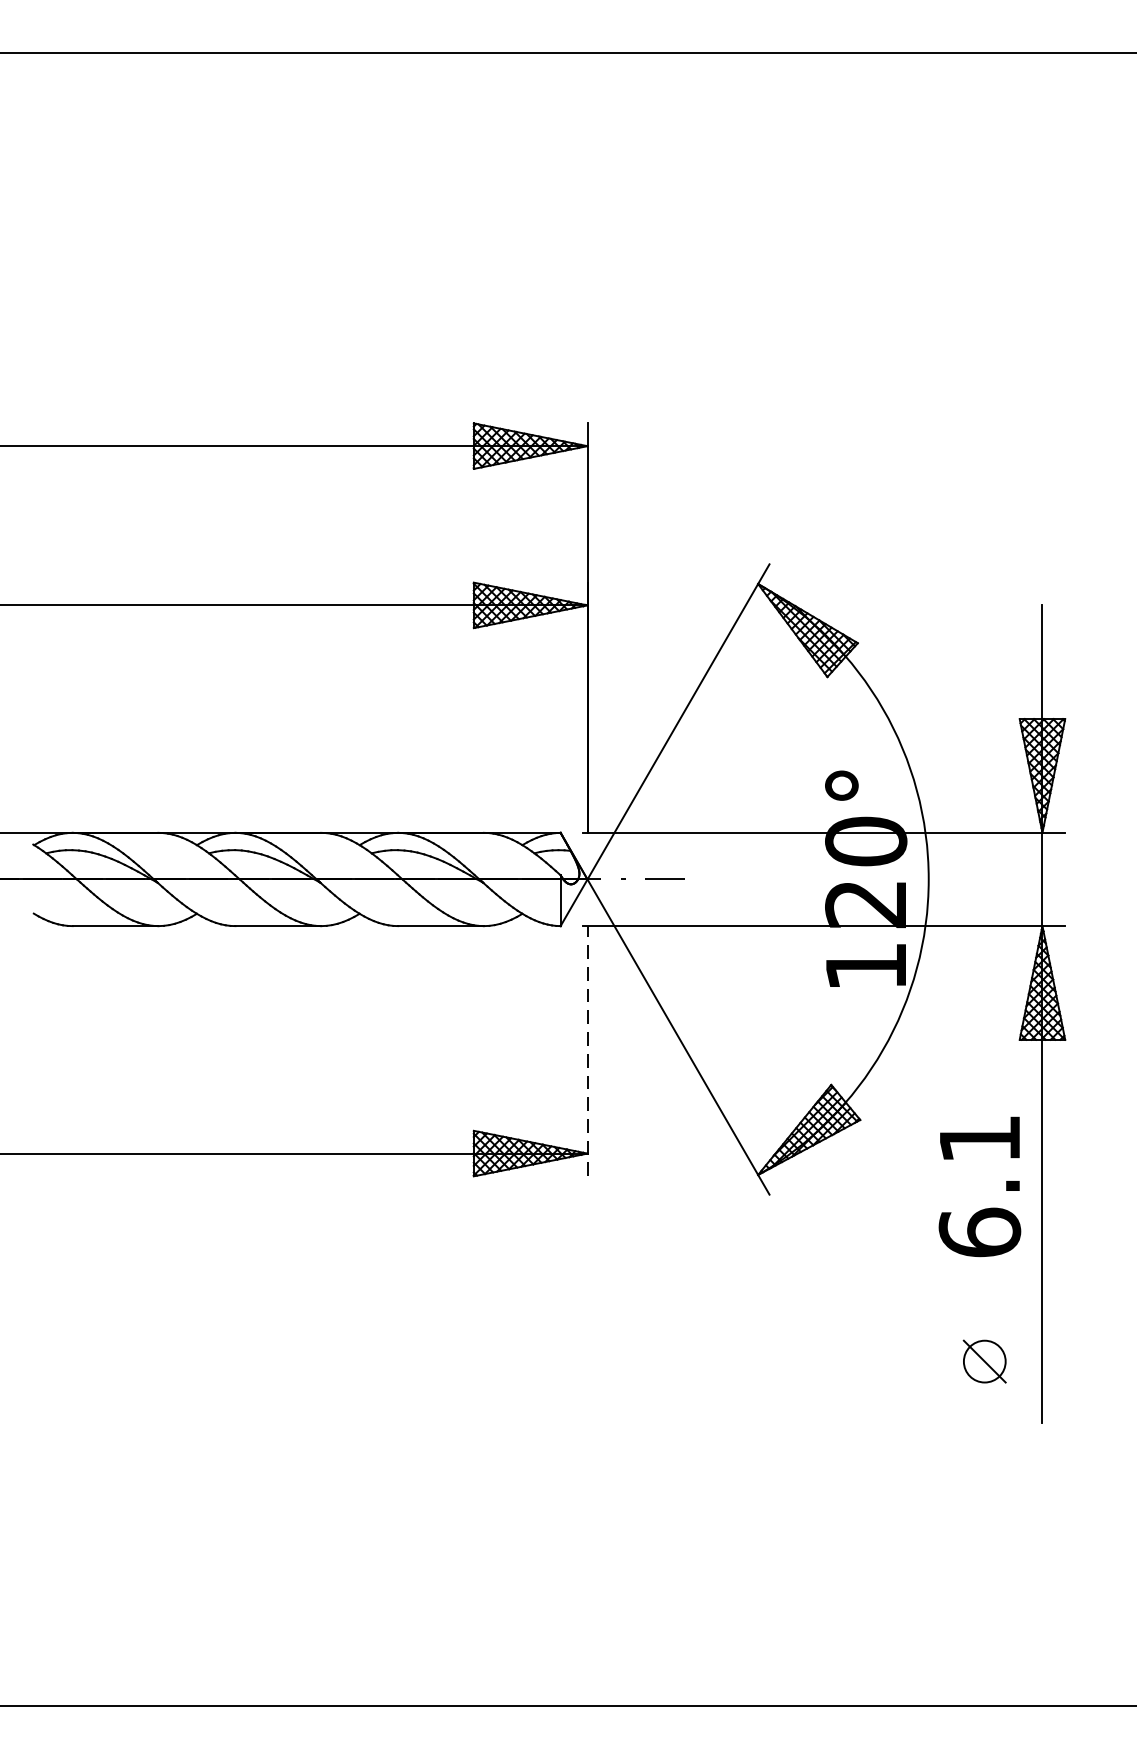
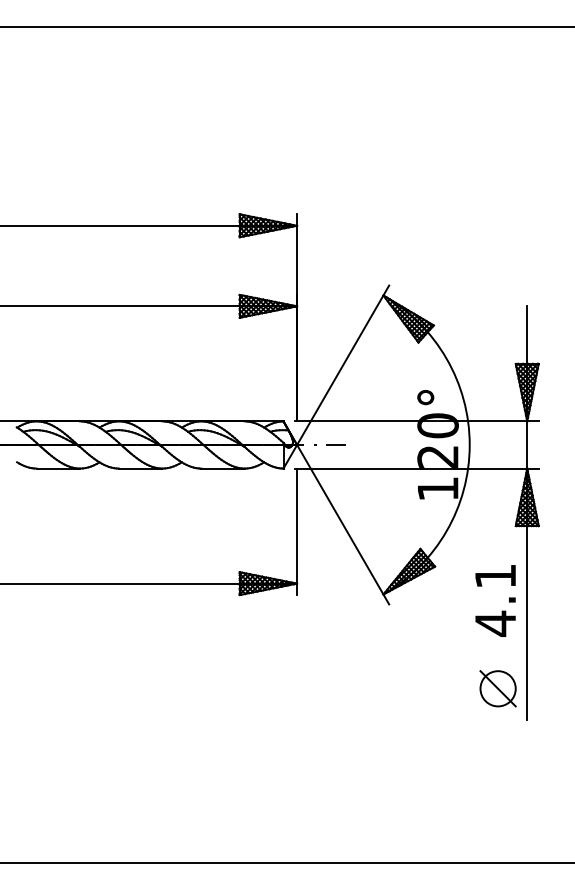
line: (588, 1050) -> (297, 531), dashed -> solid
text: (979, 1232) -> (495, 623), 6.1 -> 4.1
part: (983, 1360) -> (497, 688), size x1.67

